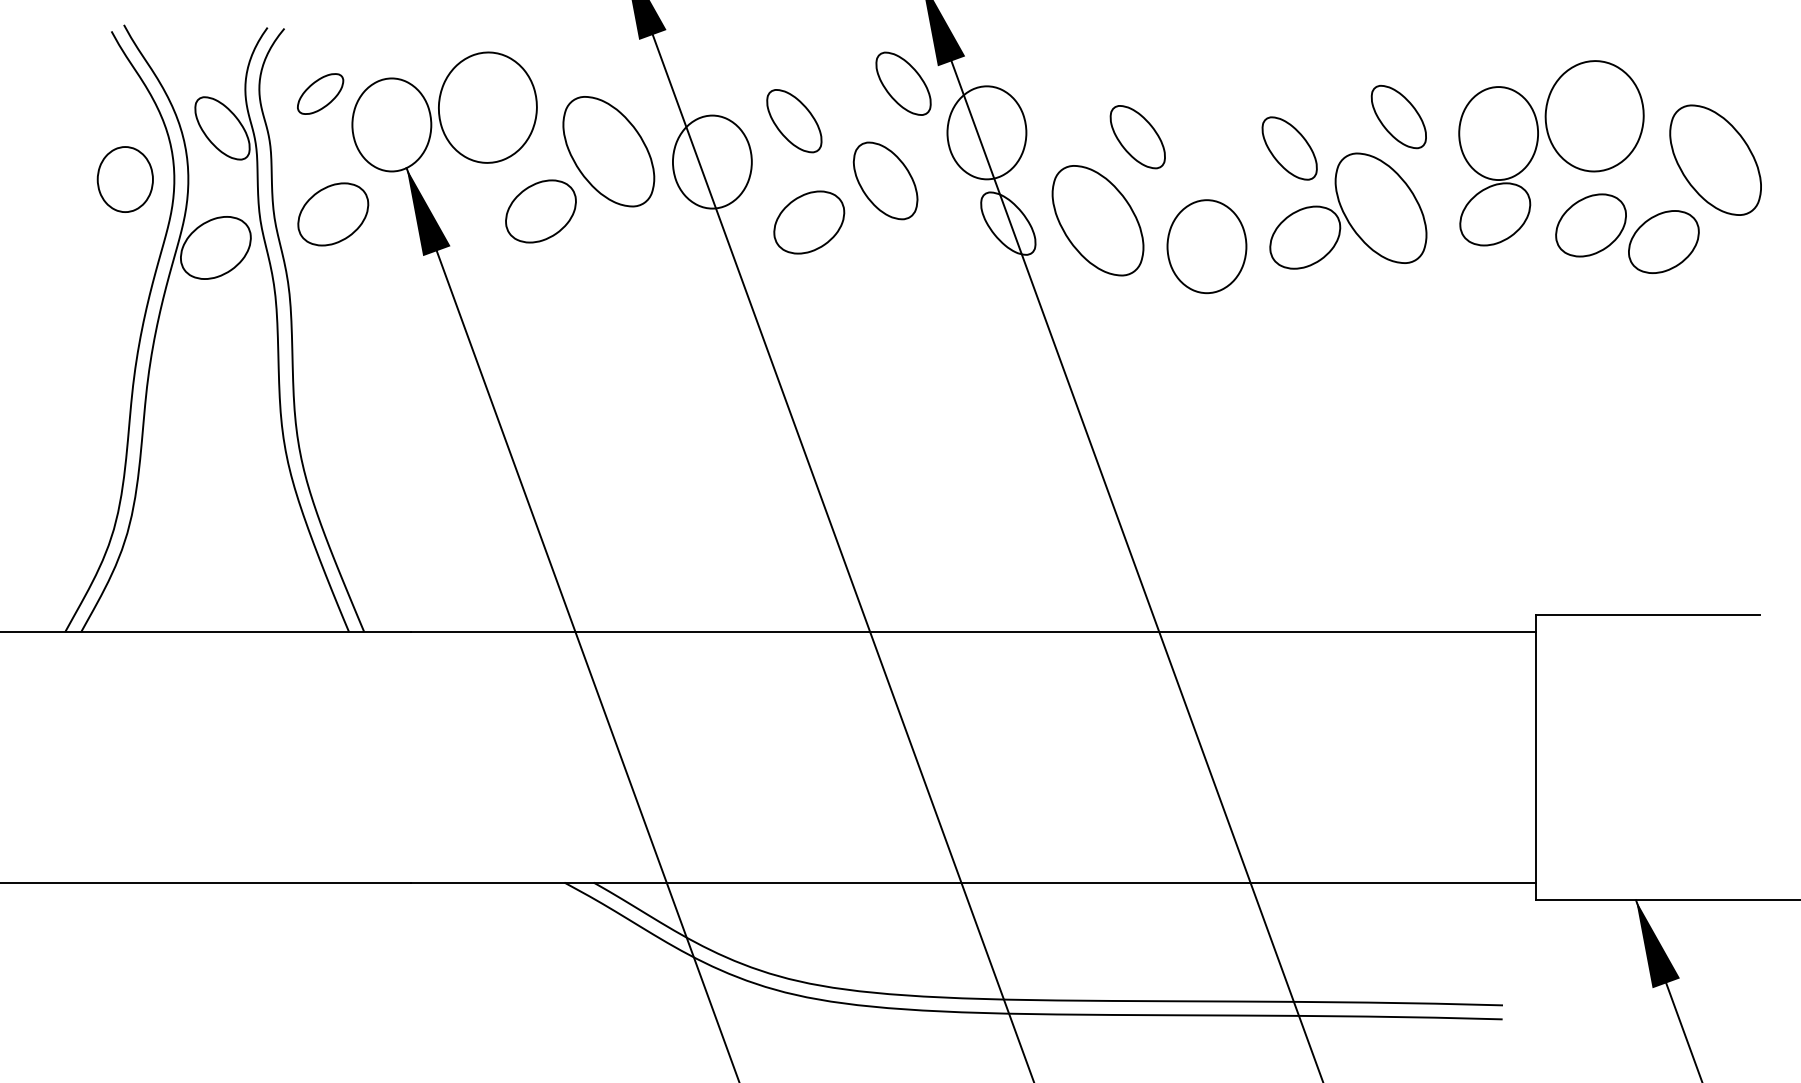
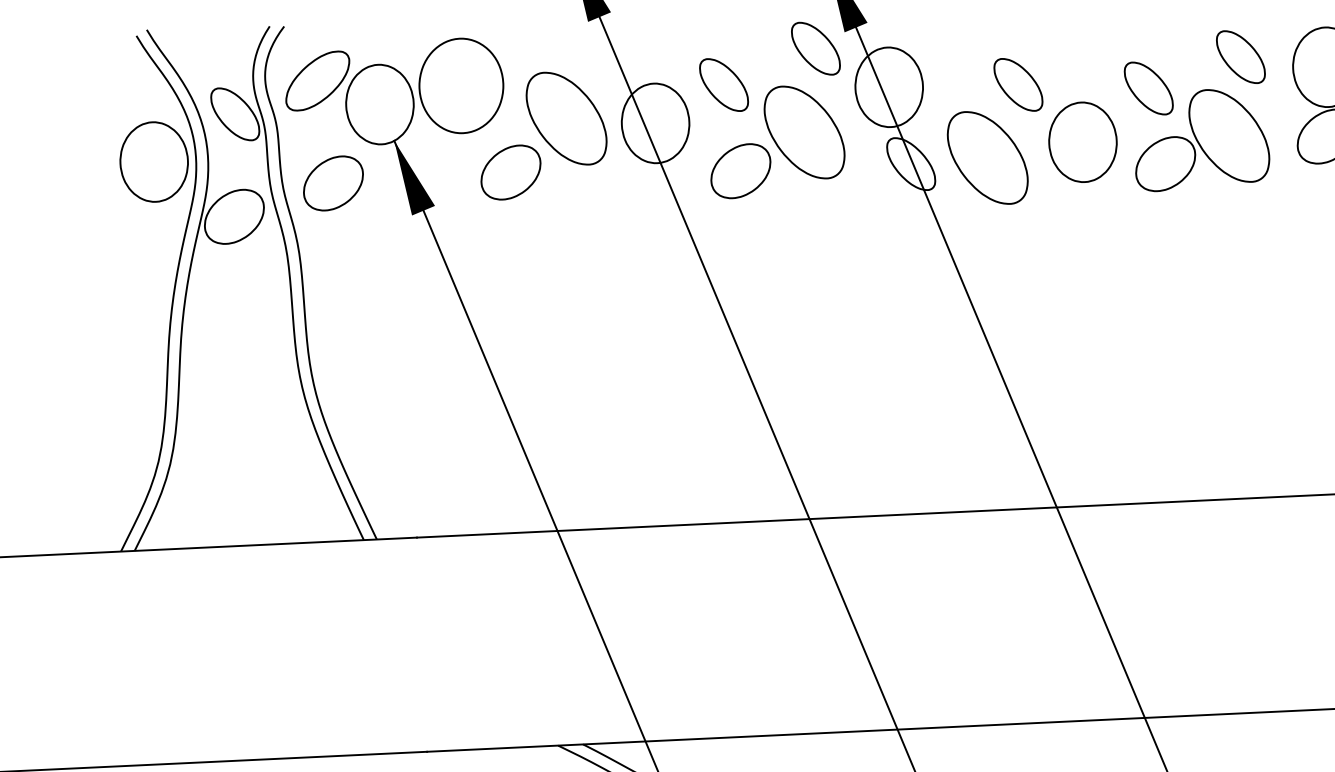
part: (320, 93) -> (317, 80), size x1.67
part: (125, 179) -> (154, 161), size x1.43
part: (885, 180) -> (804, 132), size x1.43
part: (1206, 246) -> (1082, 142), moved

